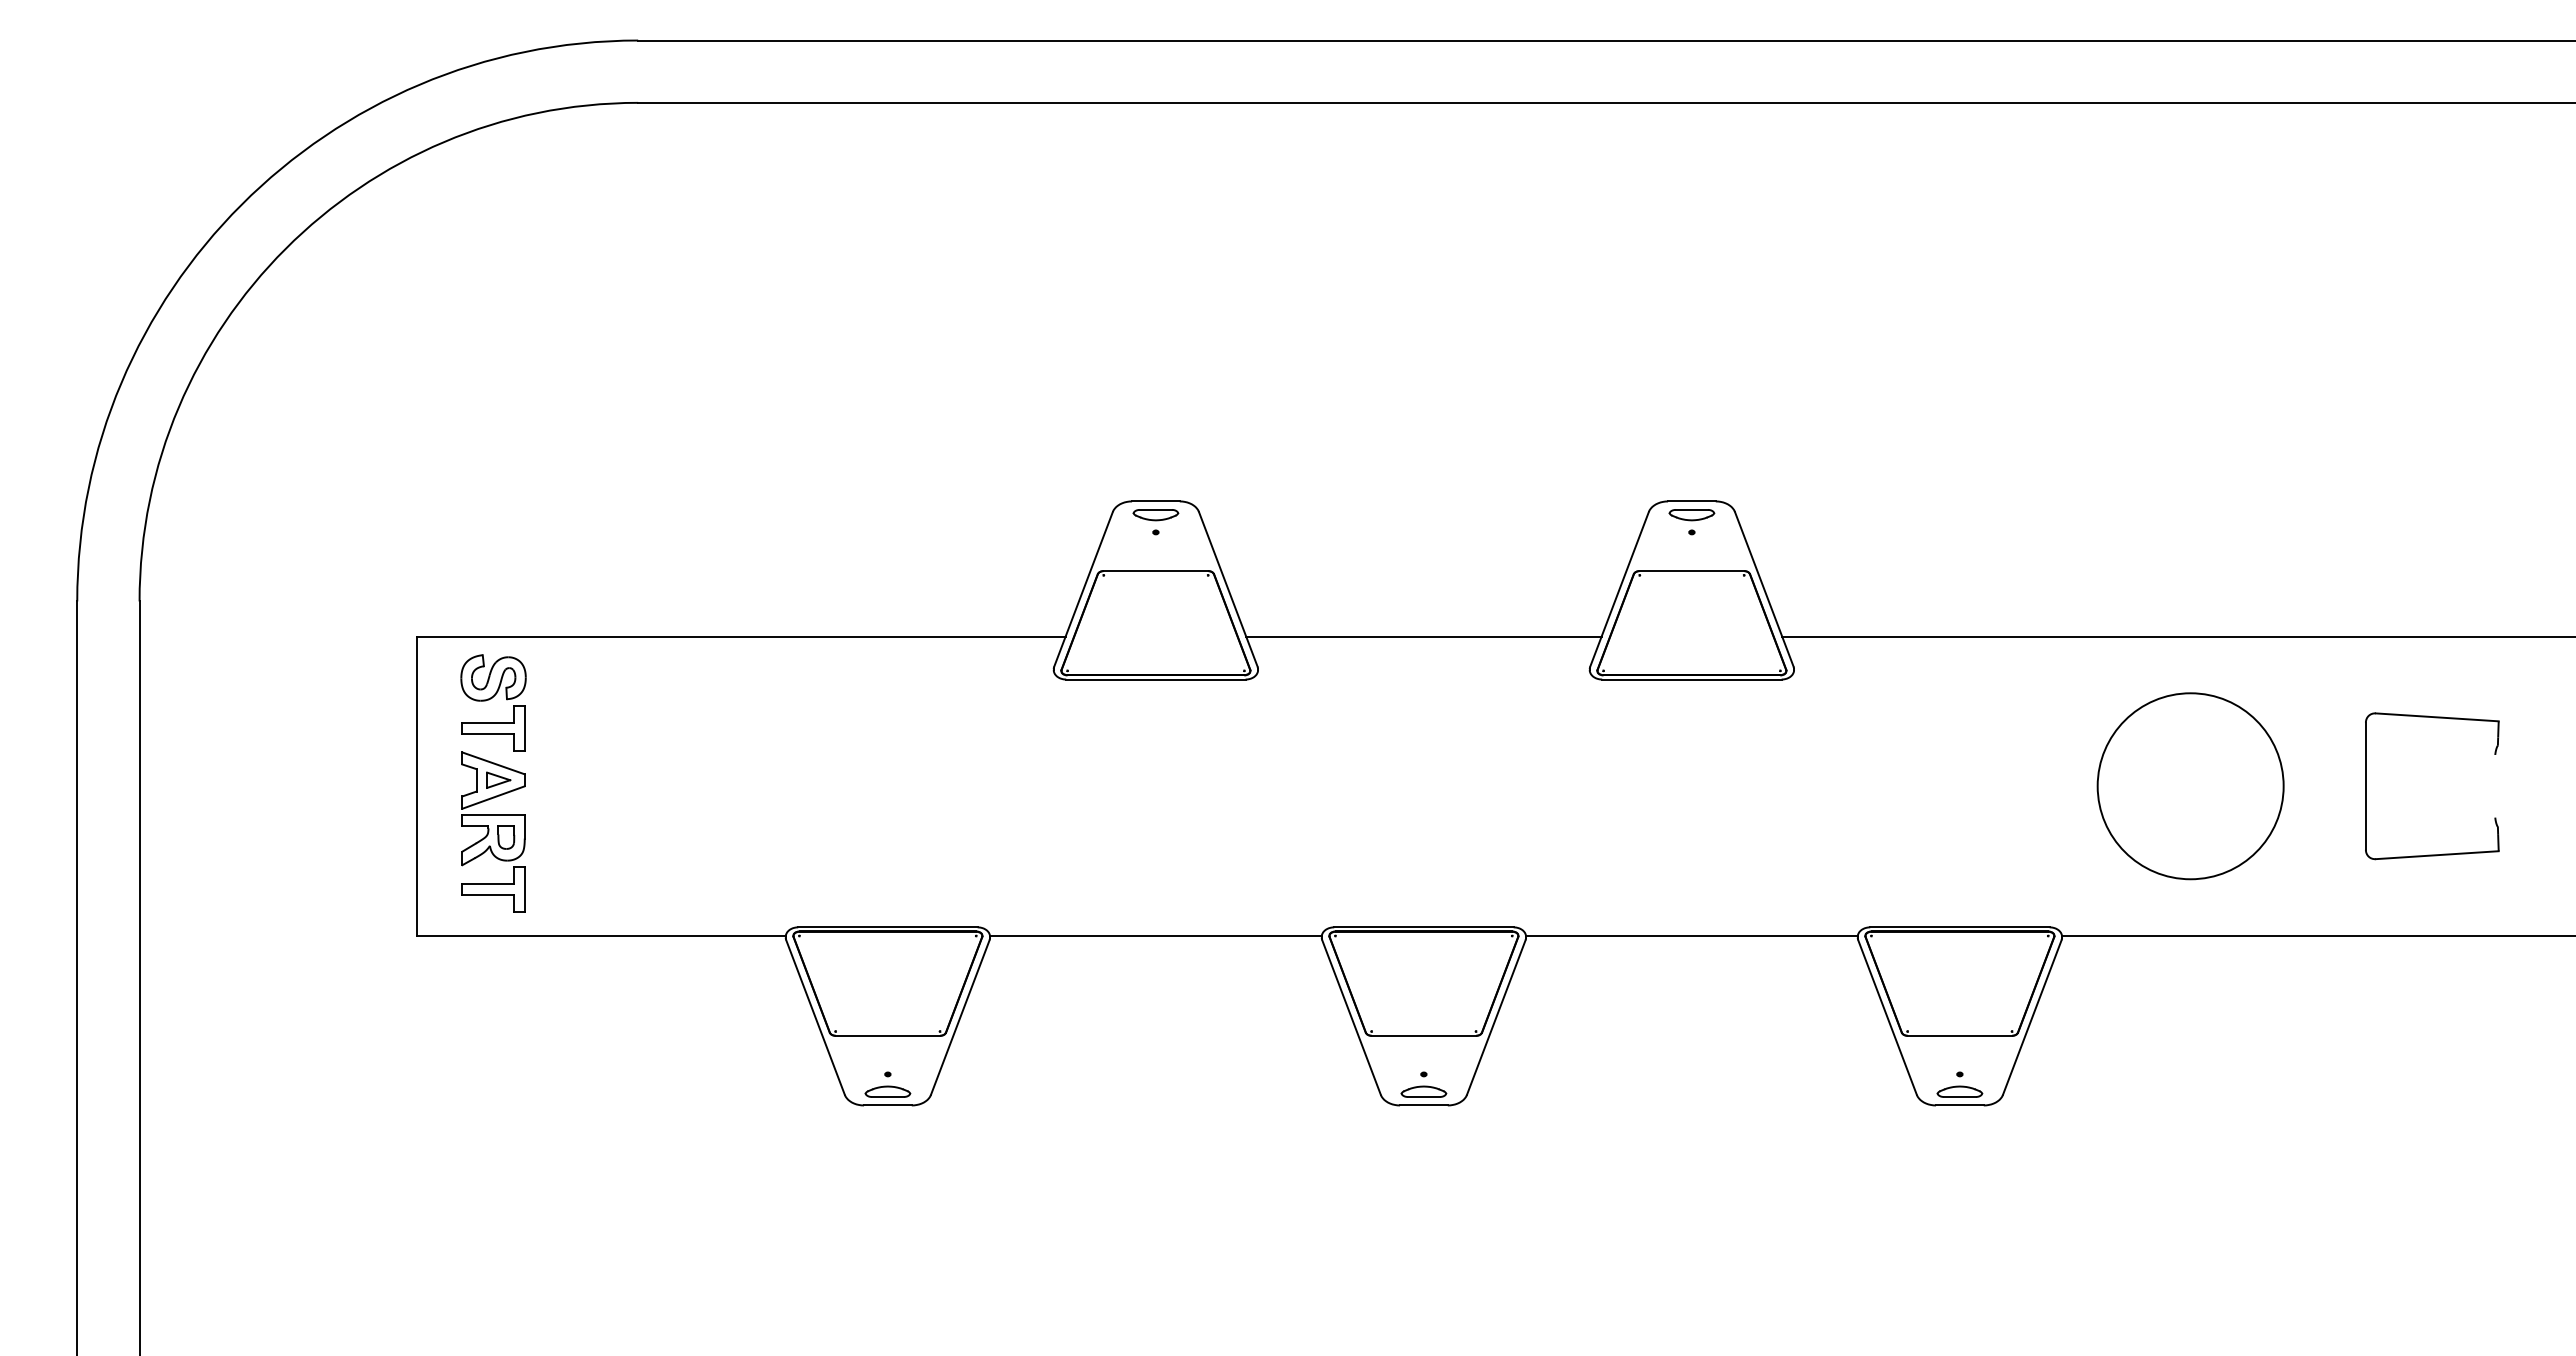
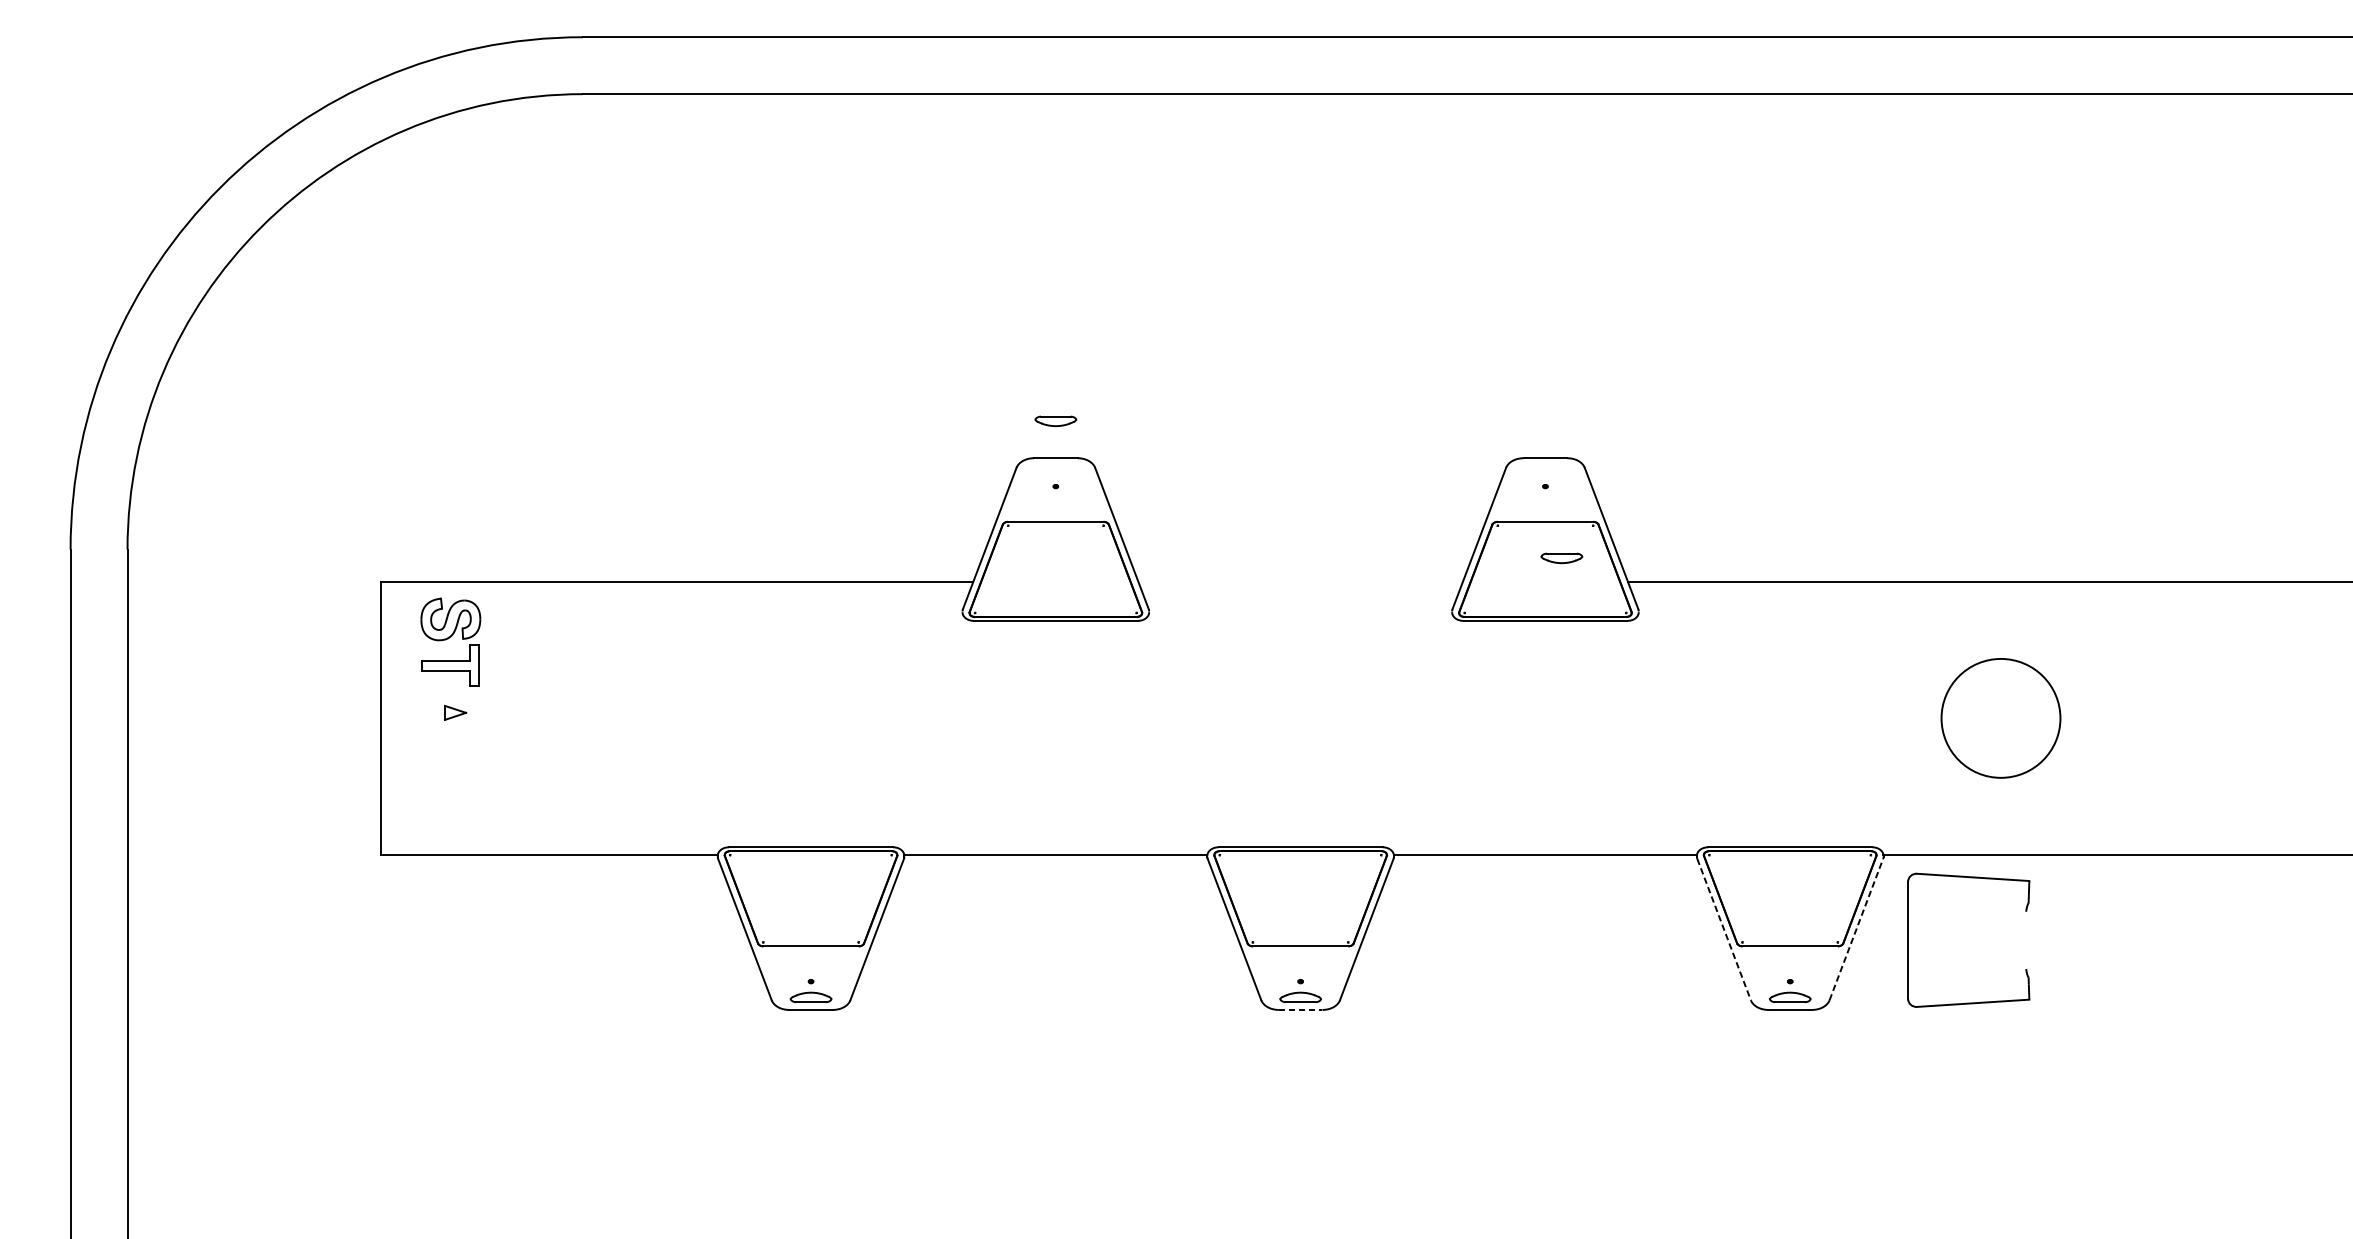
part: (1155, 515) -> (1055, 421), moved
part: (1691, 515) -> (1561, 558), moved
line: (1423, 636) -> (1300, 581), removed
circle: (2190, 786) -> (2000, 718), size x0.7
part: (2366, 786) -> (1908, 940), moved
part: (493, 831) -> (450, 759), removed
line: (1887, 1017) -> (1724, 929), solid -> dashed
line: (2032, 1017) -> (1856, 929), solid -> dashed
line: (1423, 1105) -> (1300, 1009), solid -> dashed

